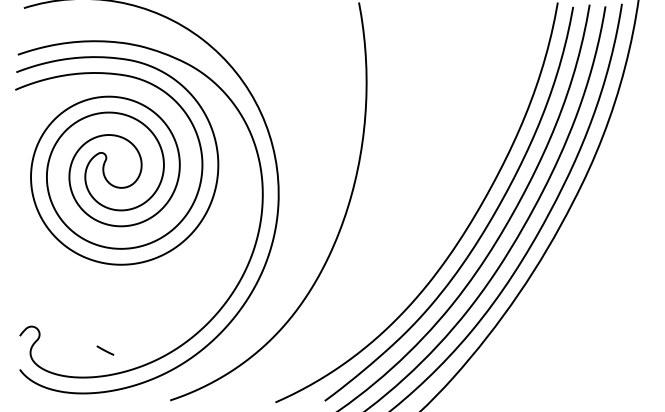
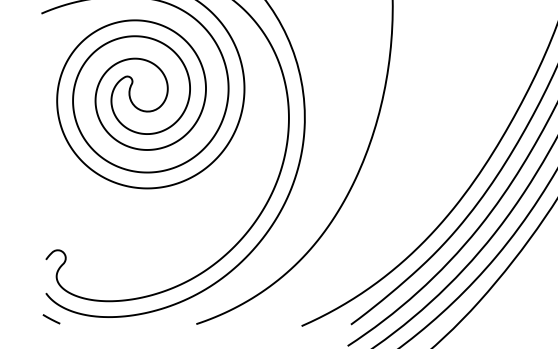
line: (105, 350) -> (51, 319), moved

